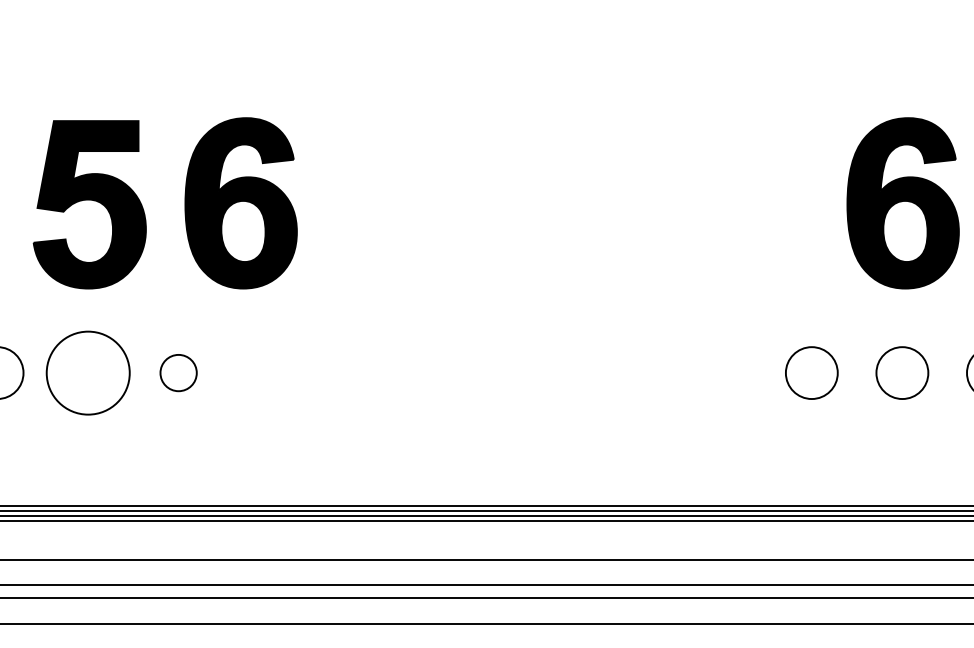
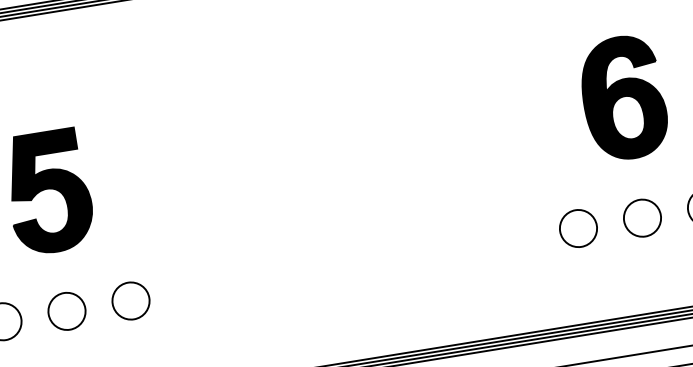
part: (240, 203) -> (155, 174), removed
part: (87, 372) -> (66, 311), size x0.62
part: (178, 372) -> (130, 300), size x1.43

